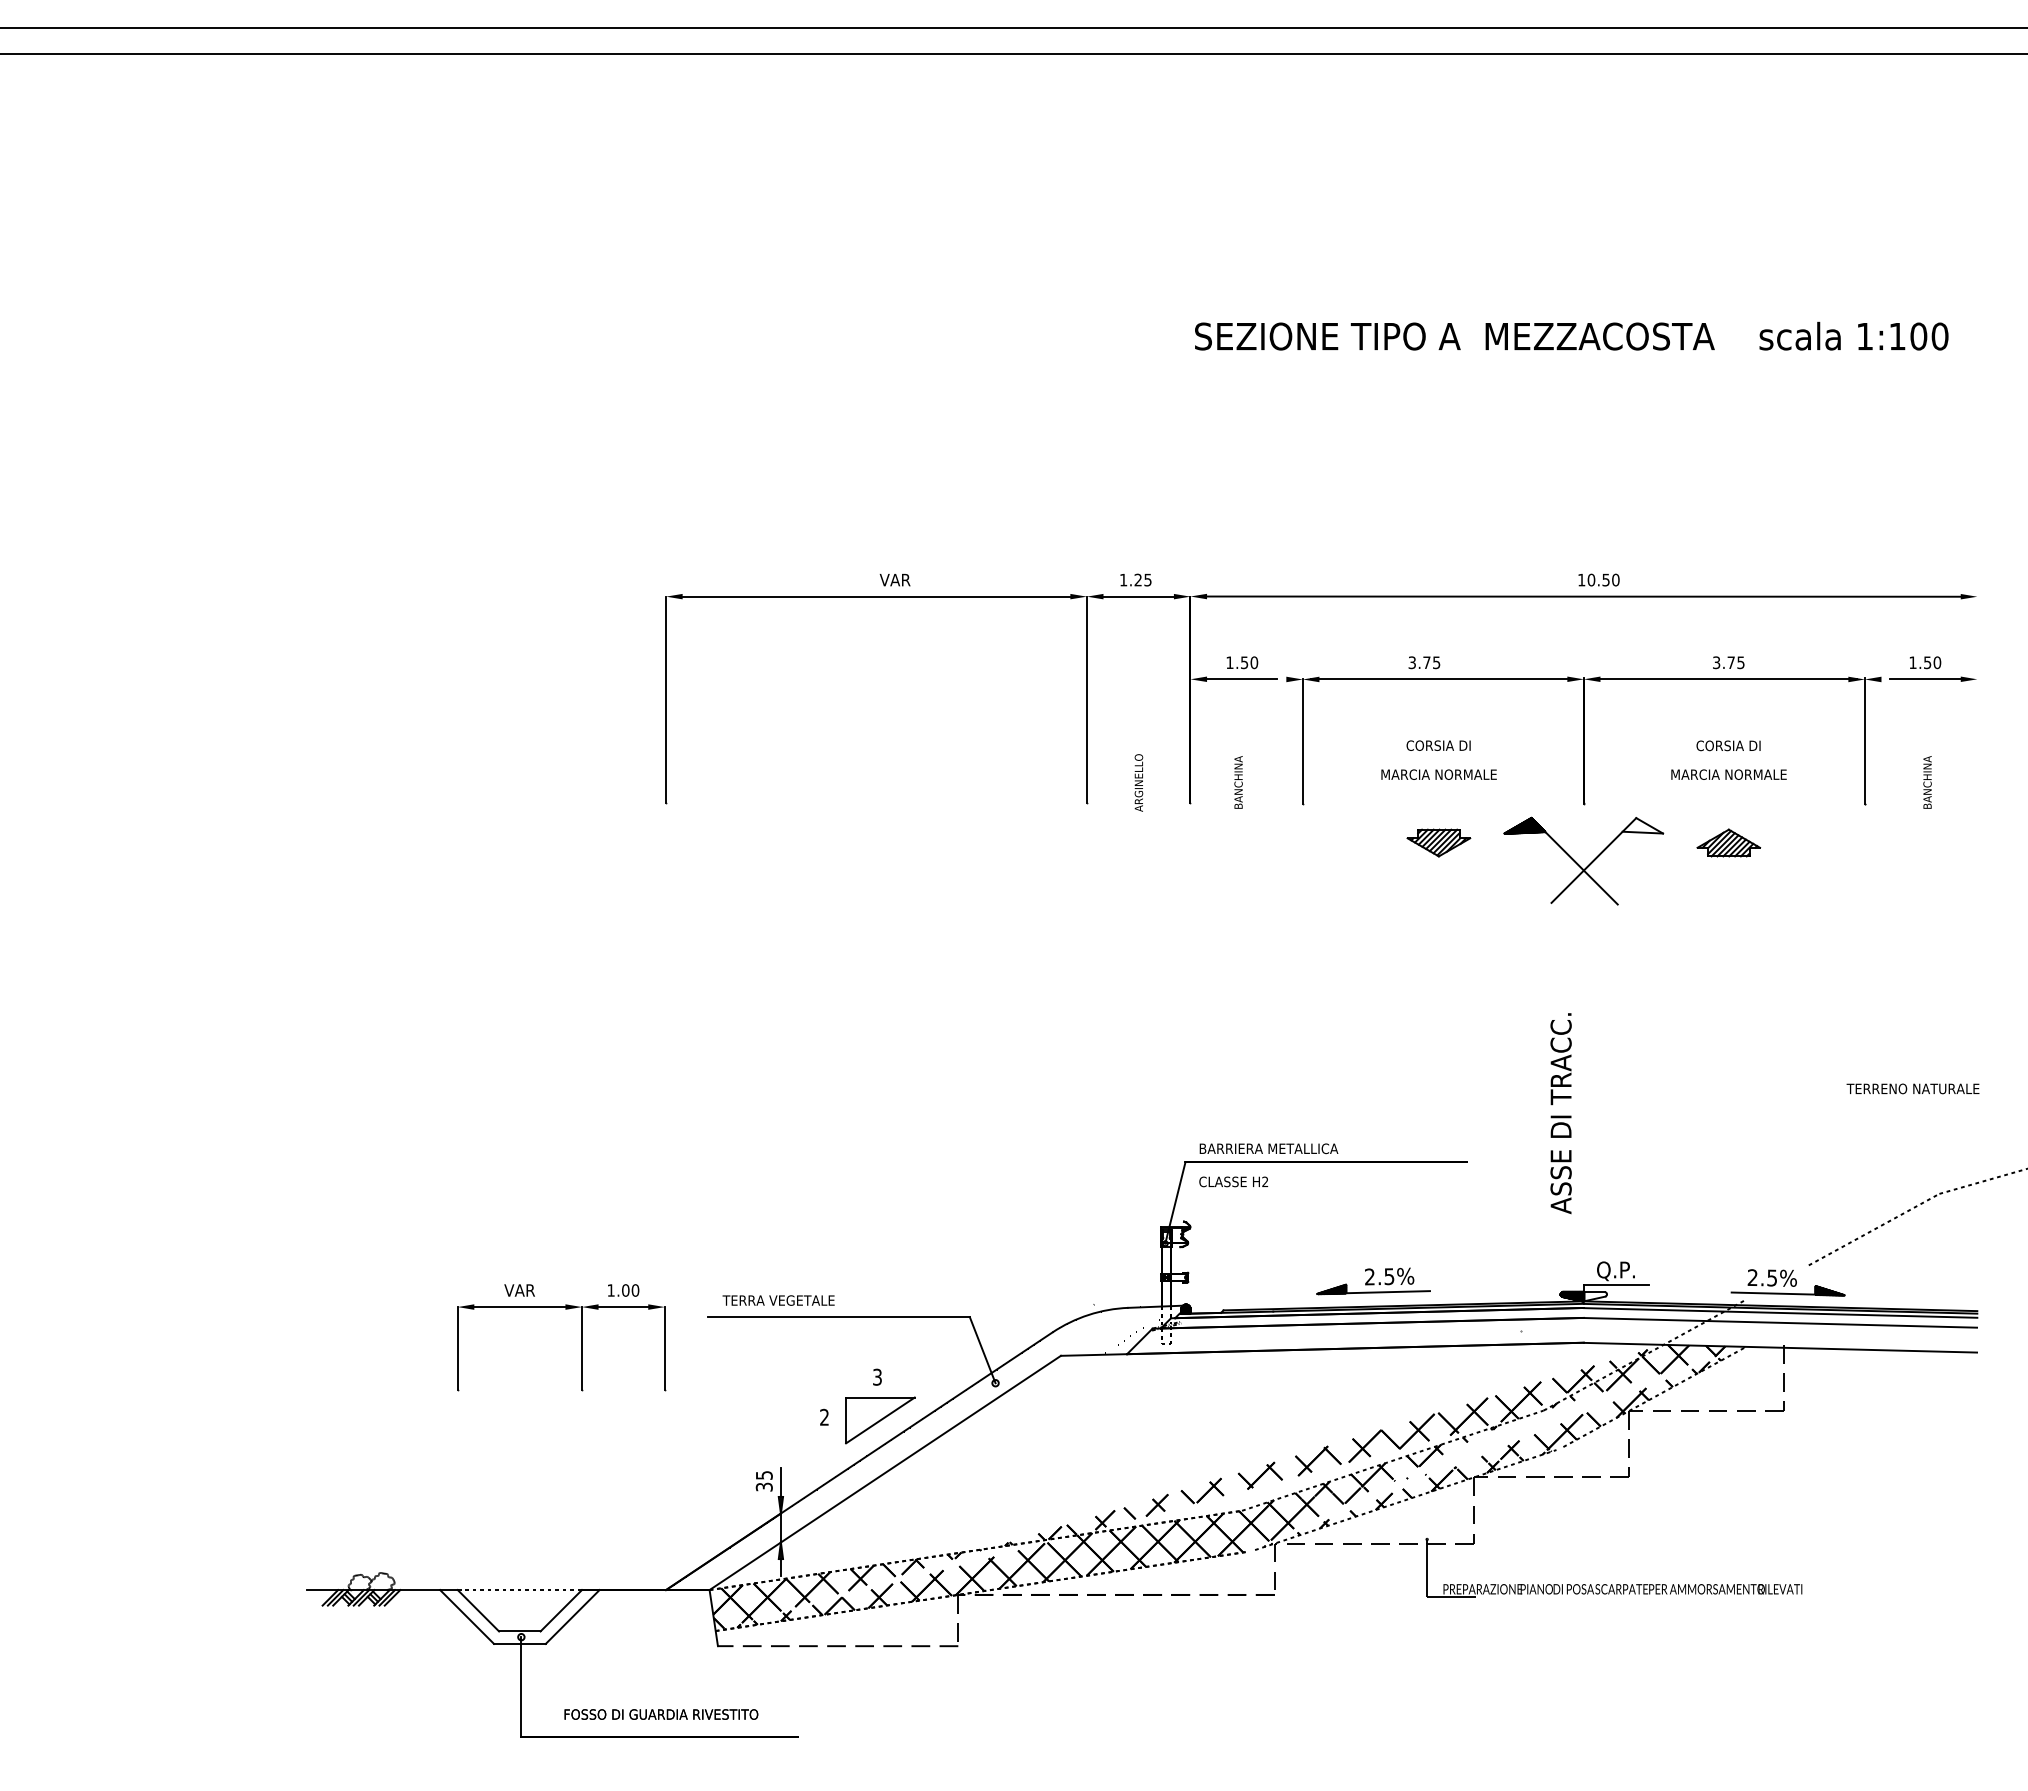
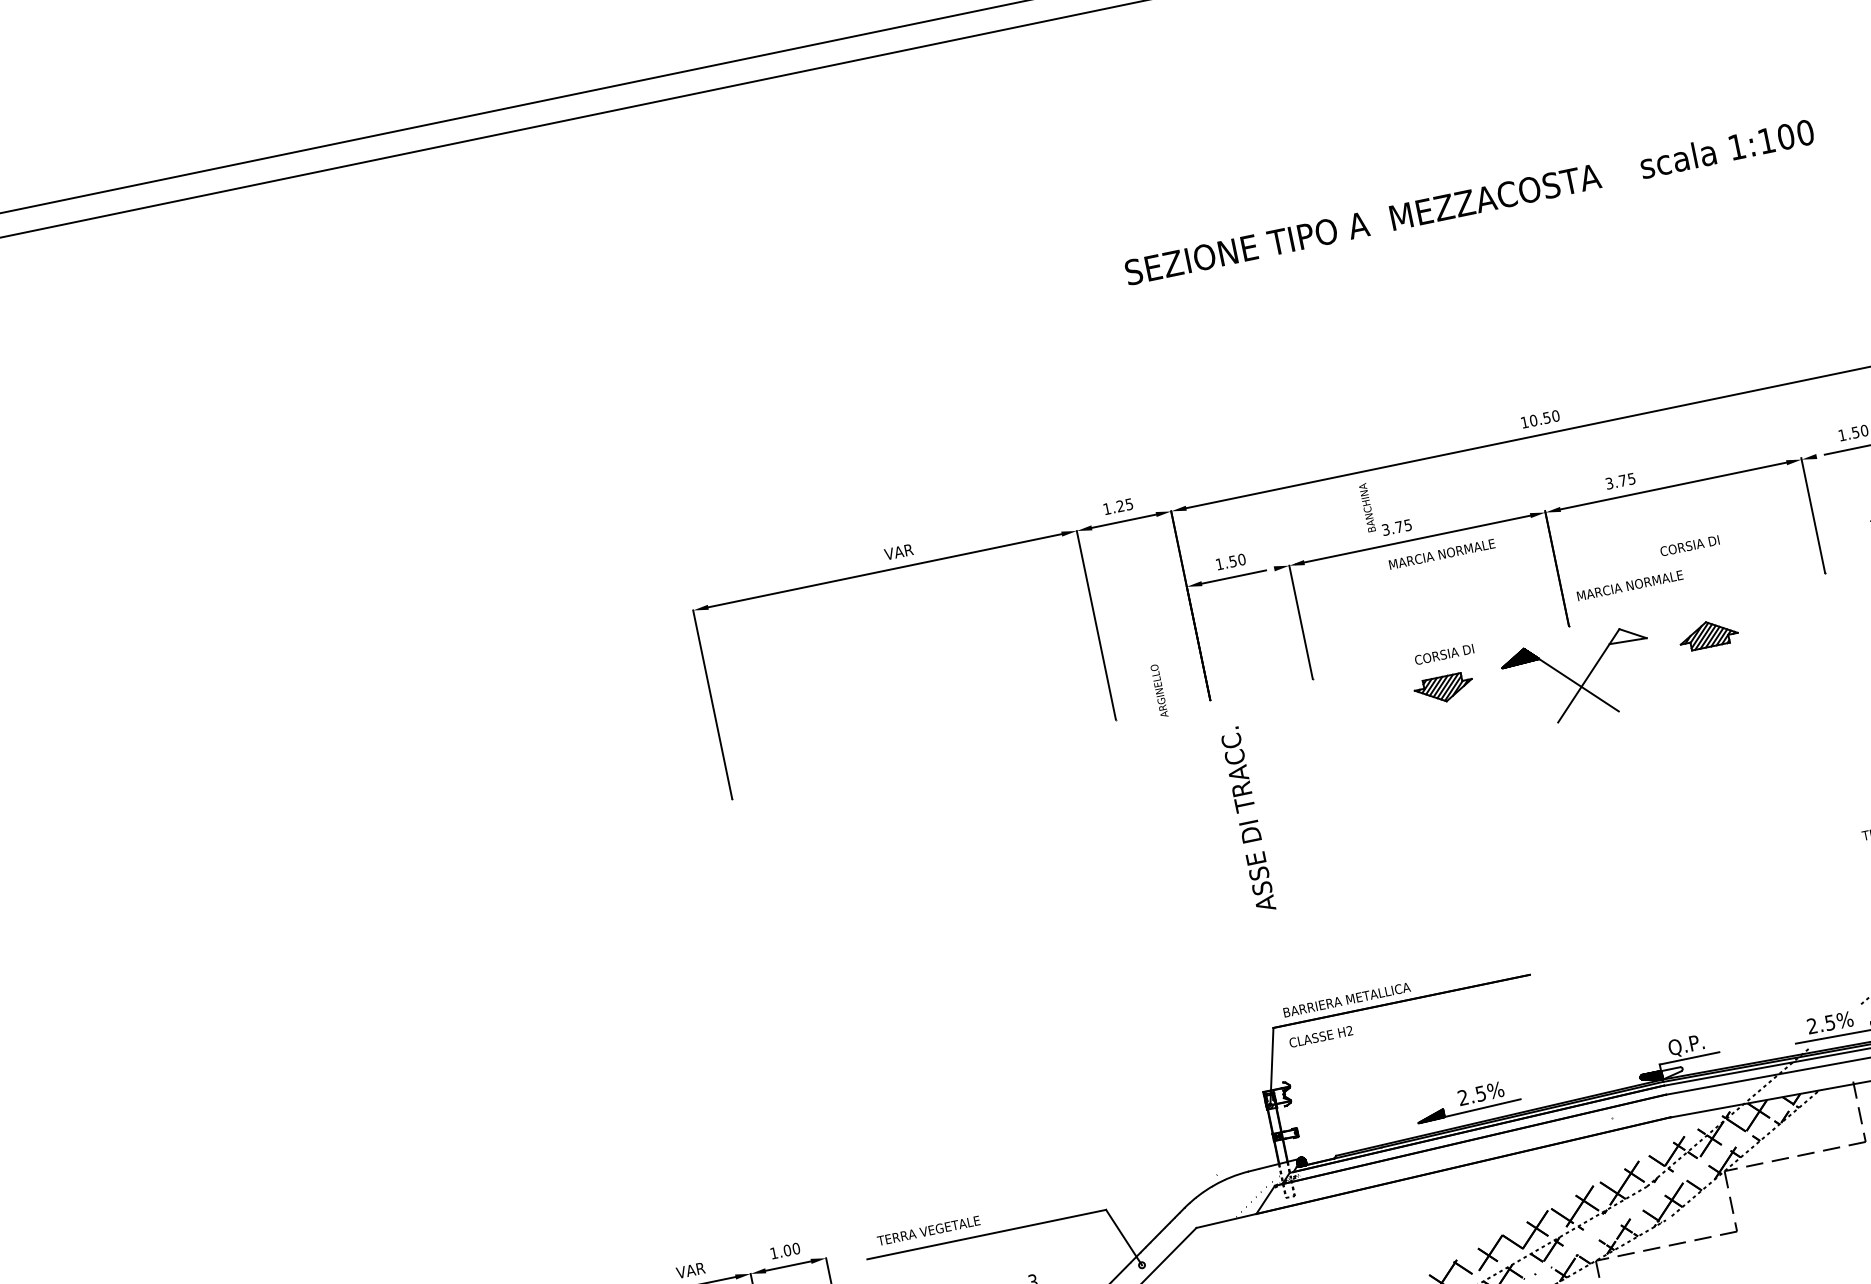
text: (1728, 662) -> (1620, 481), moved
text: (1438, 745) -> (1444, 654), moved
text: (1438, 774) -> (1441, 554), moved
text: (1728, 774) -> (1629, 585), moved
text: (1238, 782) -> (1367, 507), moved
text: (1560, 1113) -> (1247, 819), moved

